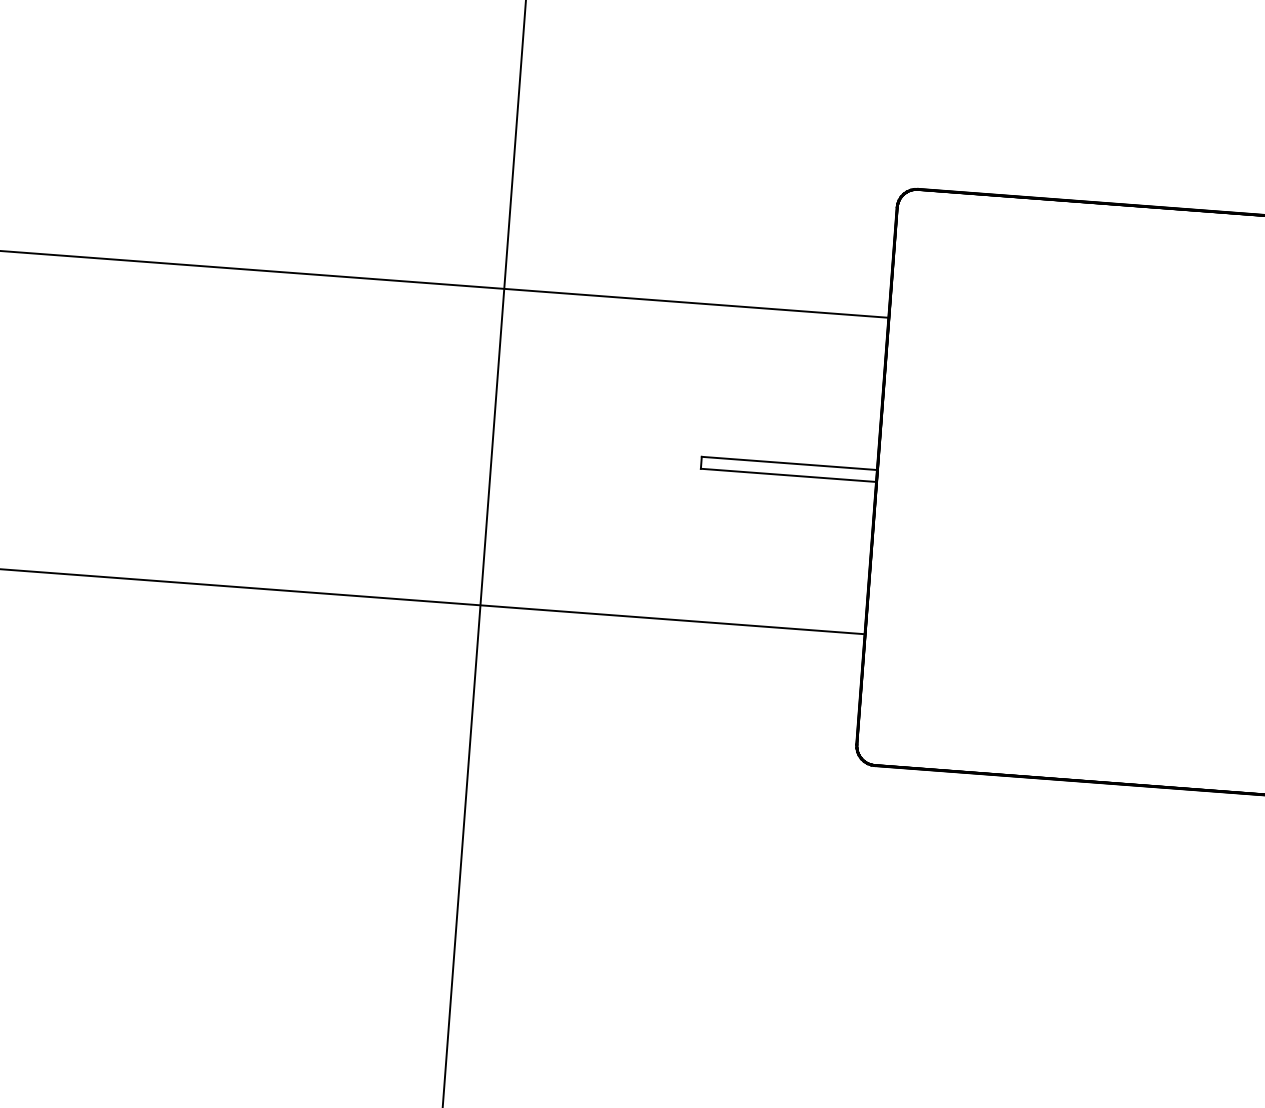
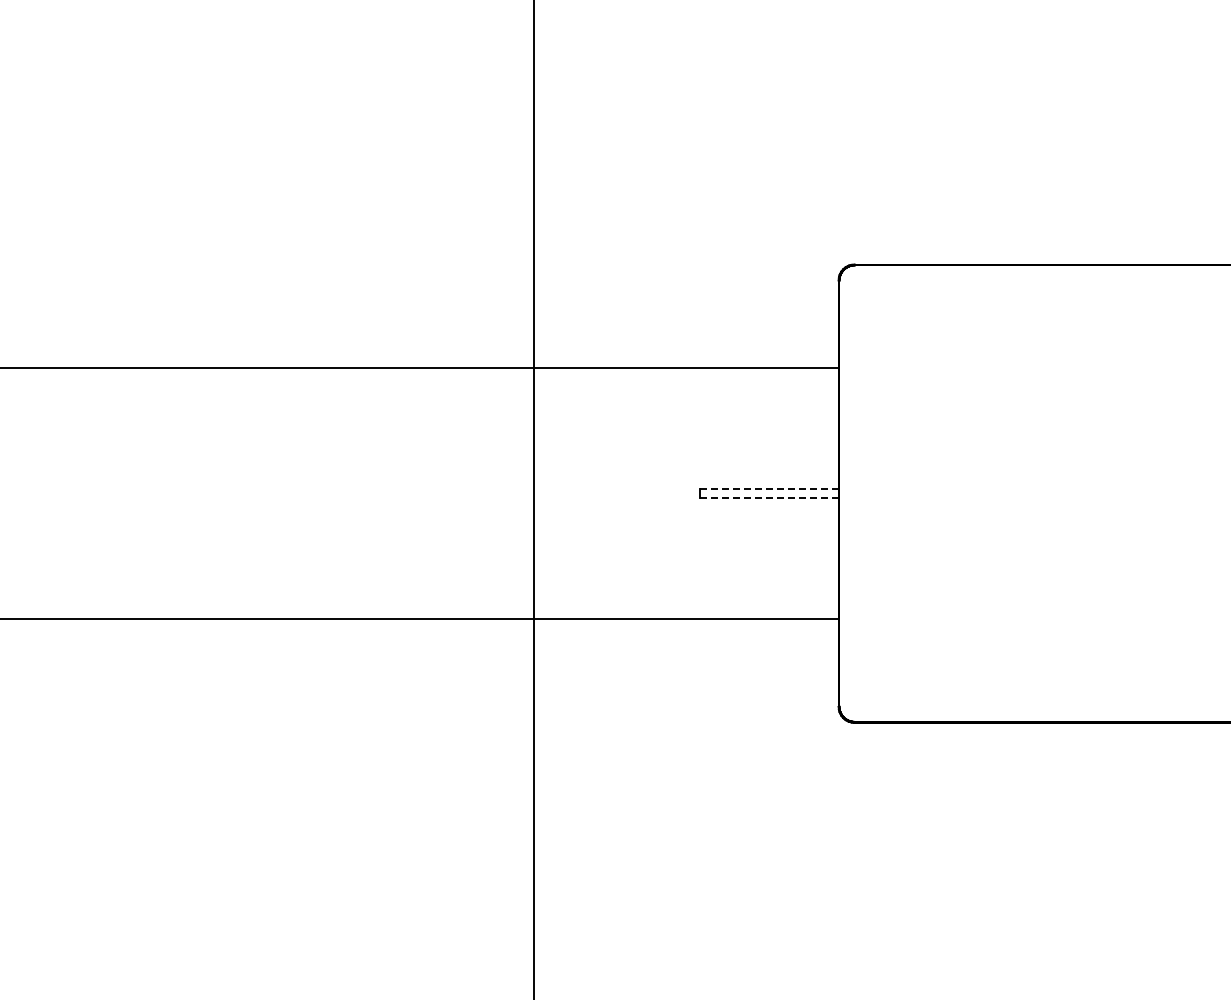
line: (789, 462) -> (769, 488), solid -> dashed
line: (788, 475) -> (769, 498), solid -> dashed

